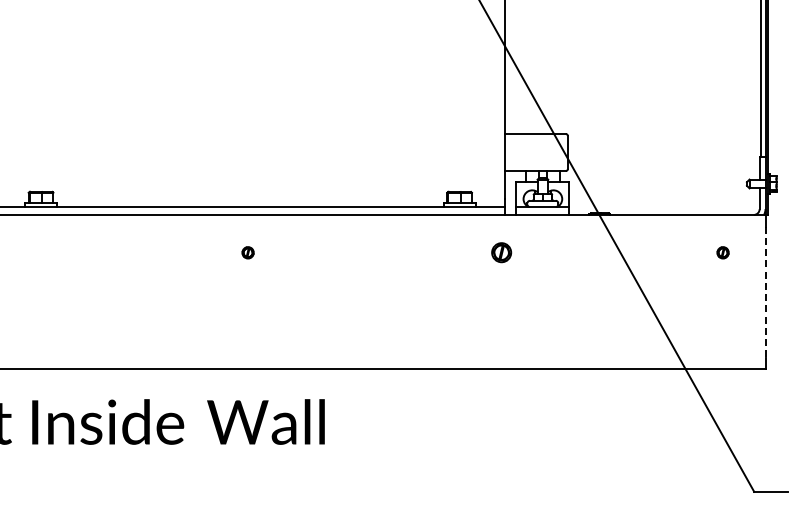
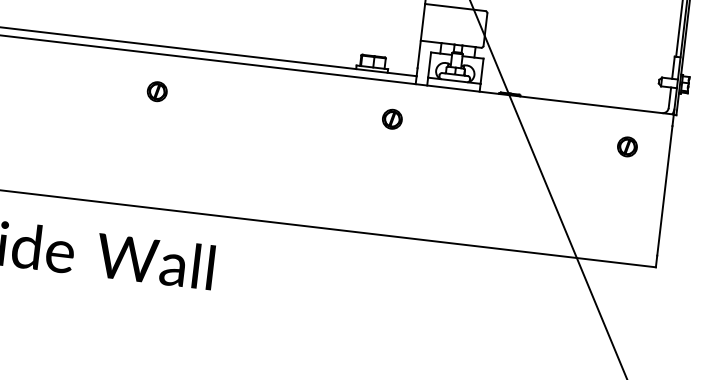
part: (247, 252) -> (156, 91), size x1.67
part: (501, 252) -> (392, 119), moved
part: (722, 252) -> (626, 146), size x1.67
line: (765, 292) -> (664, 191), dashed -> solid

